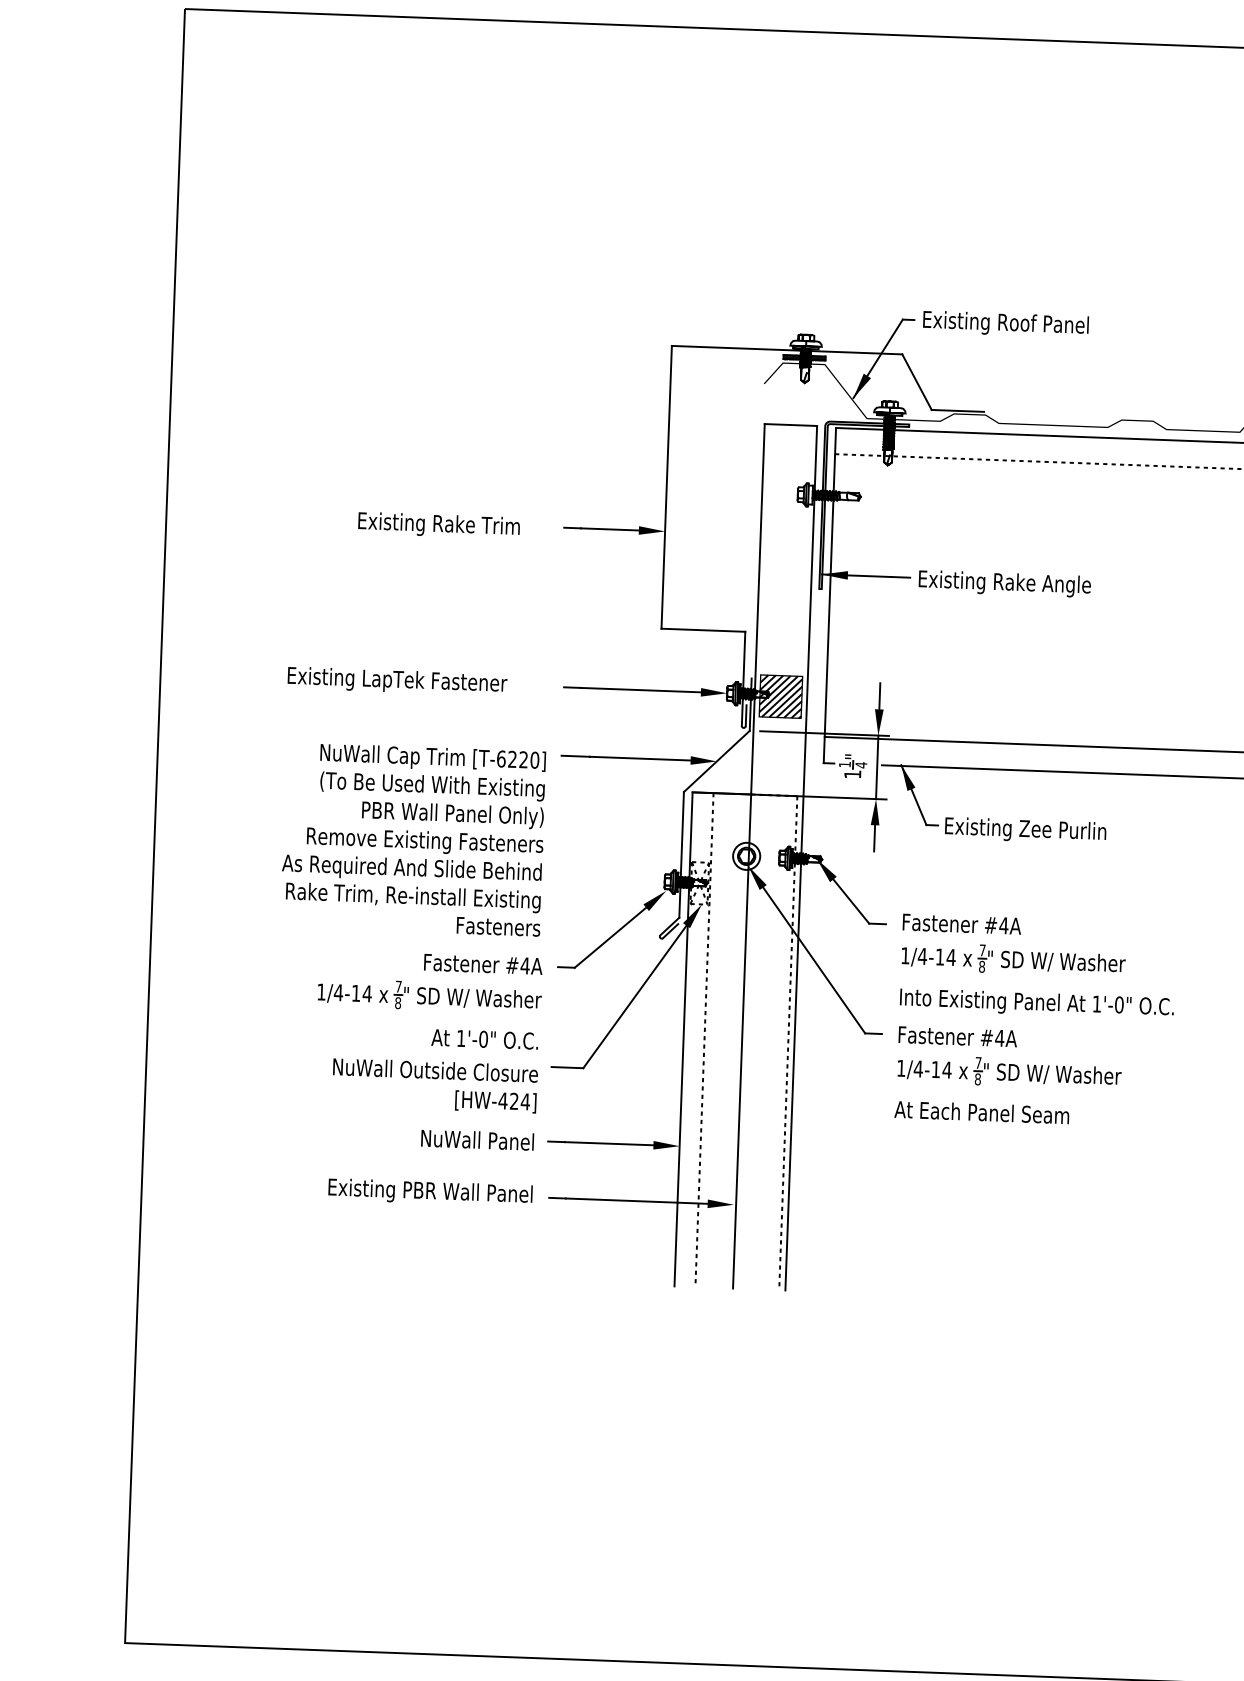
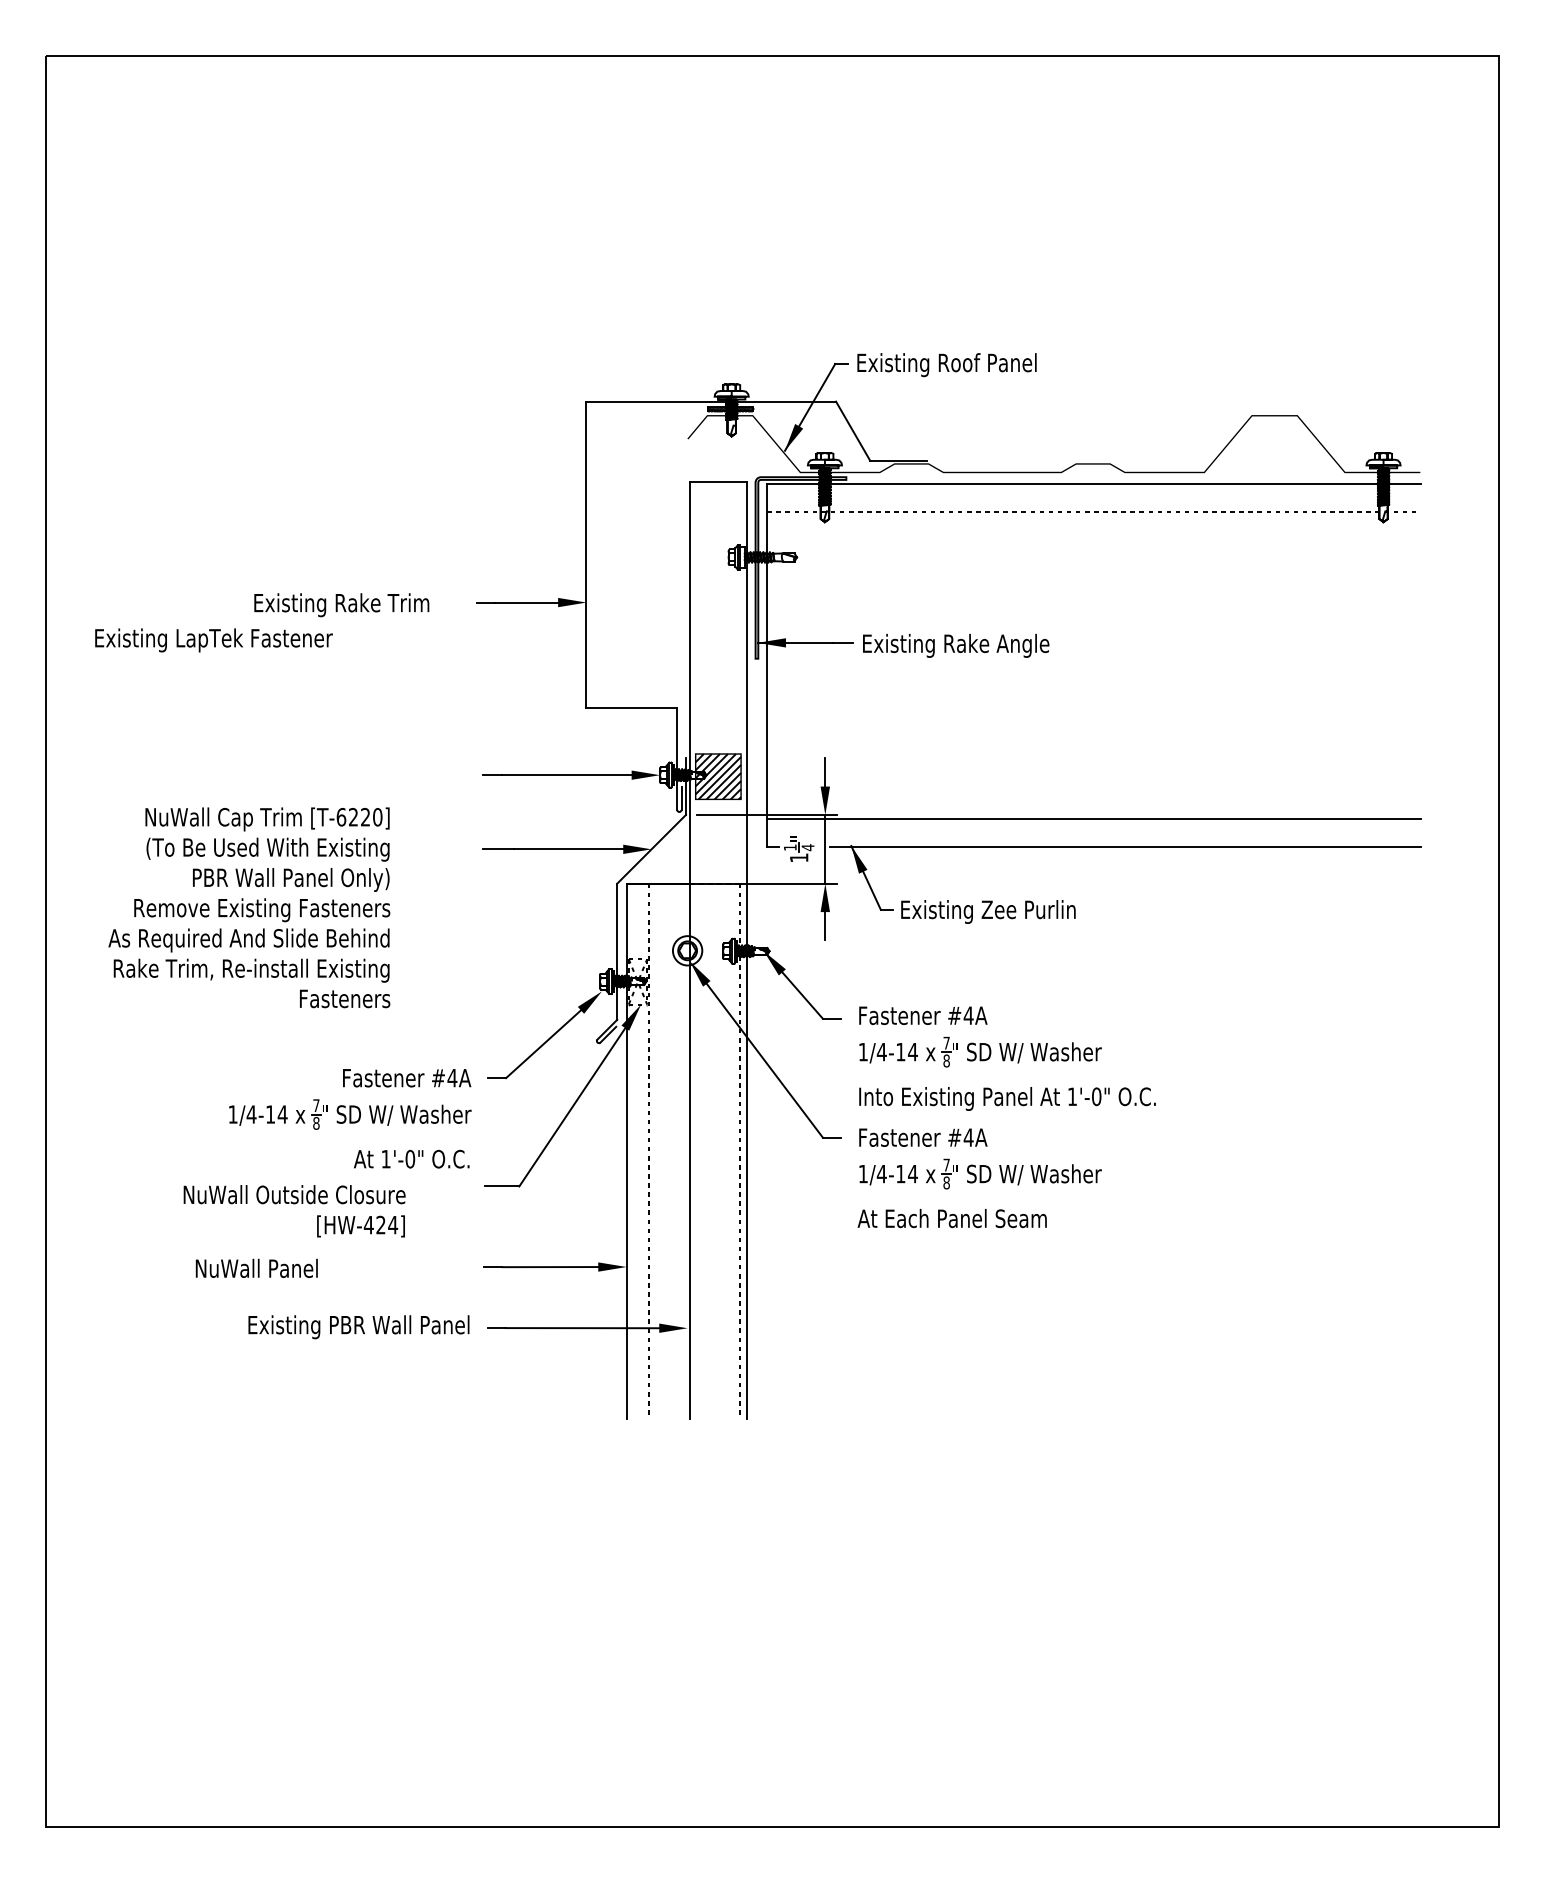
text: (397, 681) -> (213, 640), moved
text: (413, 839) -> (249, 907), moved
text: (434, 1085) -> (294, 1211), moved
text: (477, 1139) -> (256, 1267), moved

